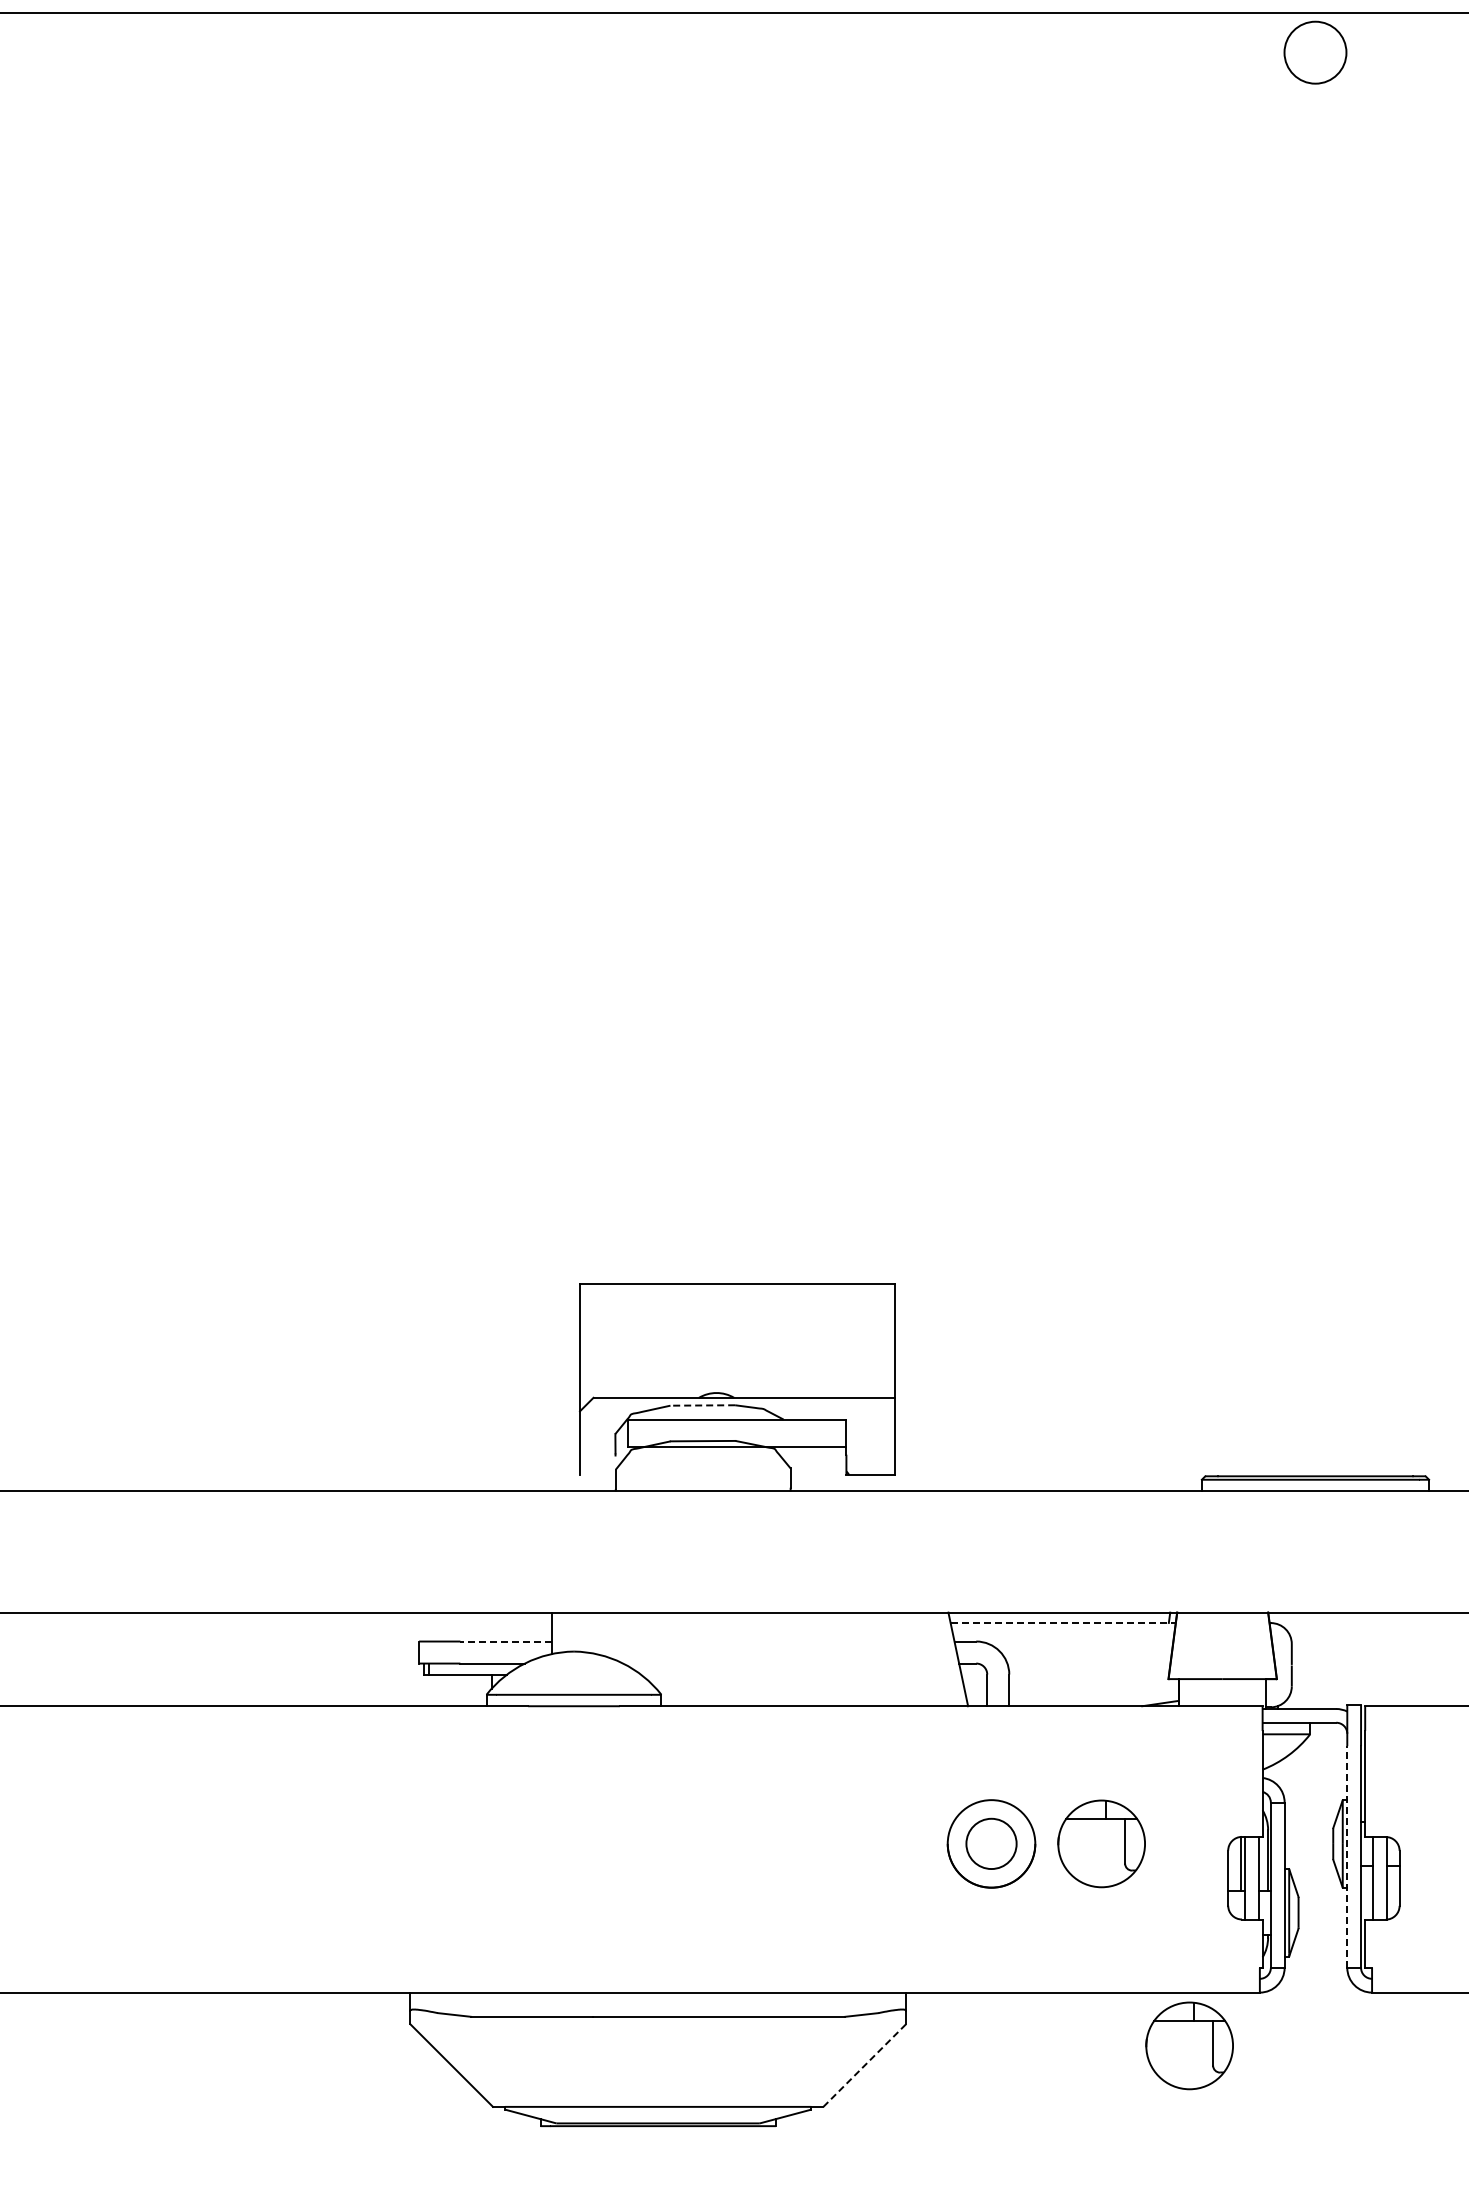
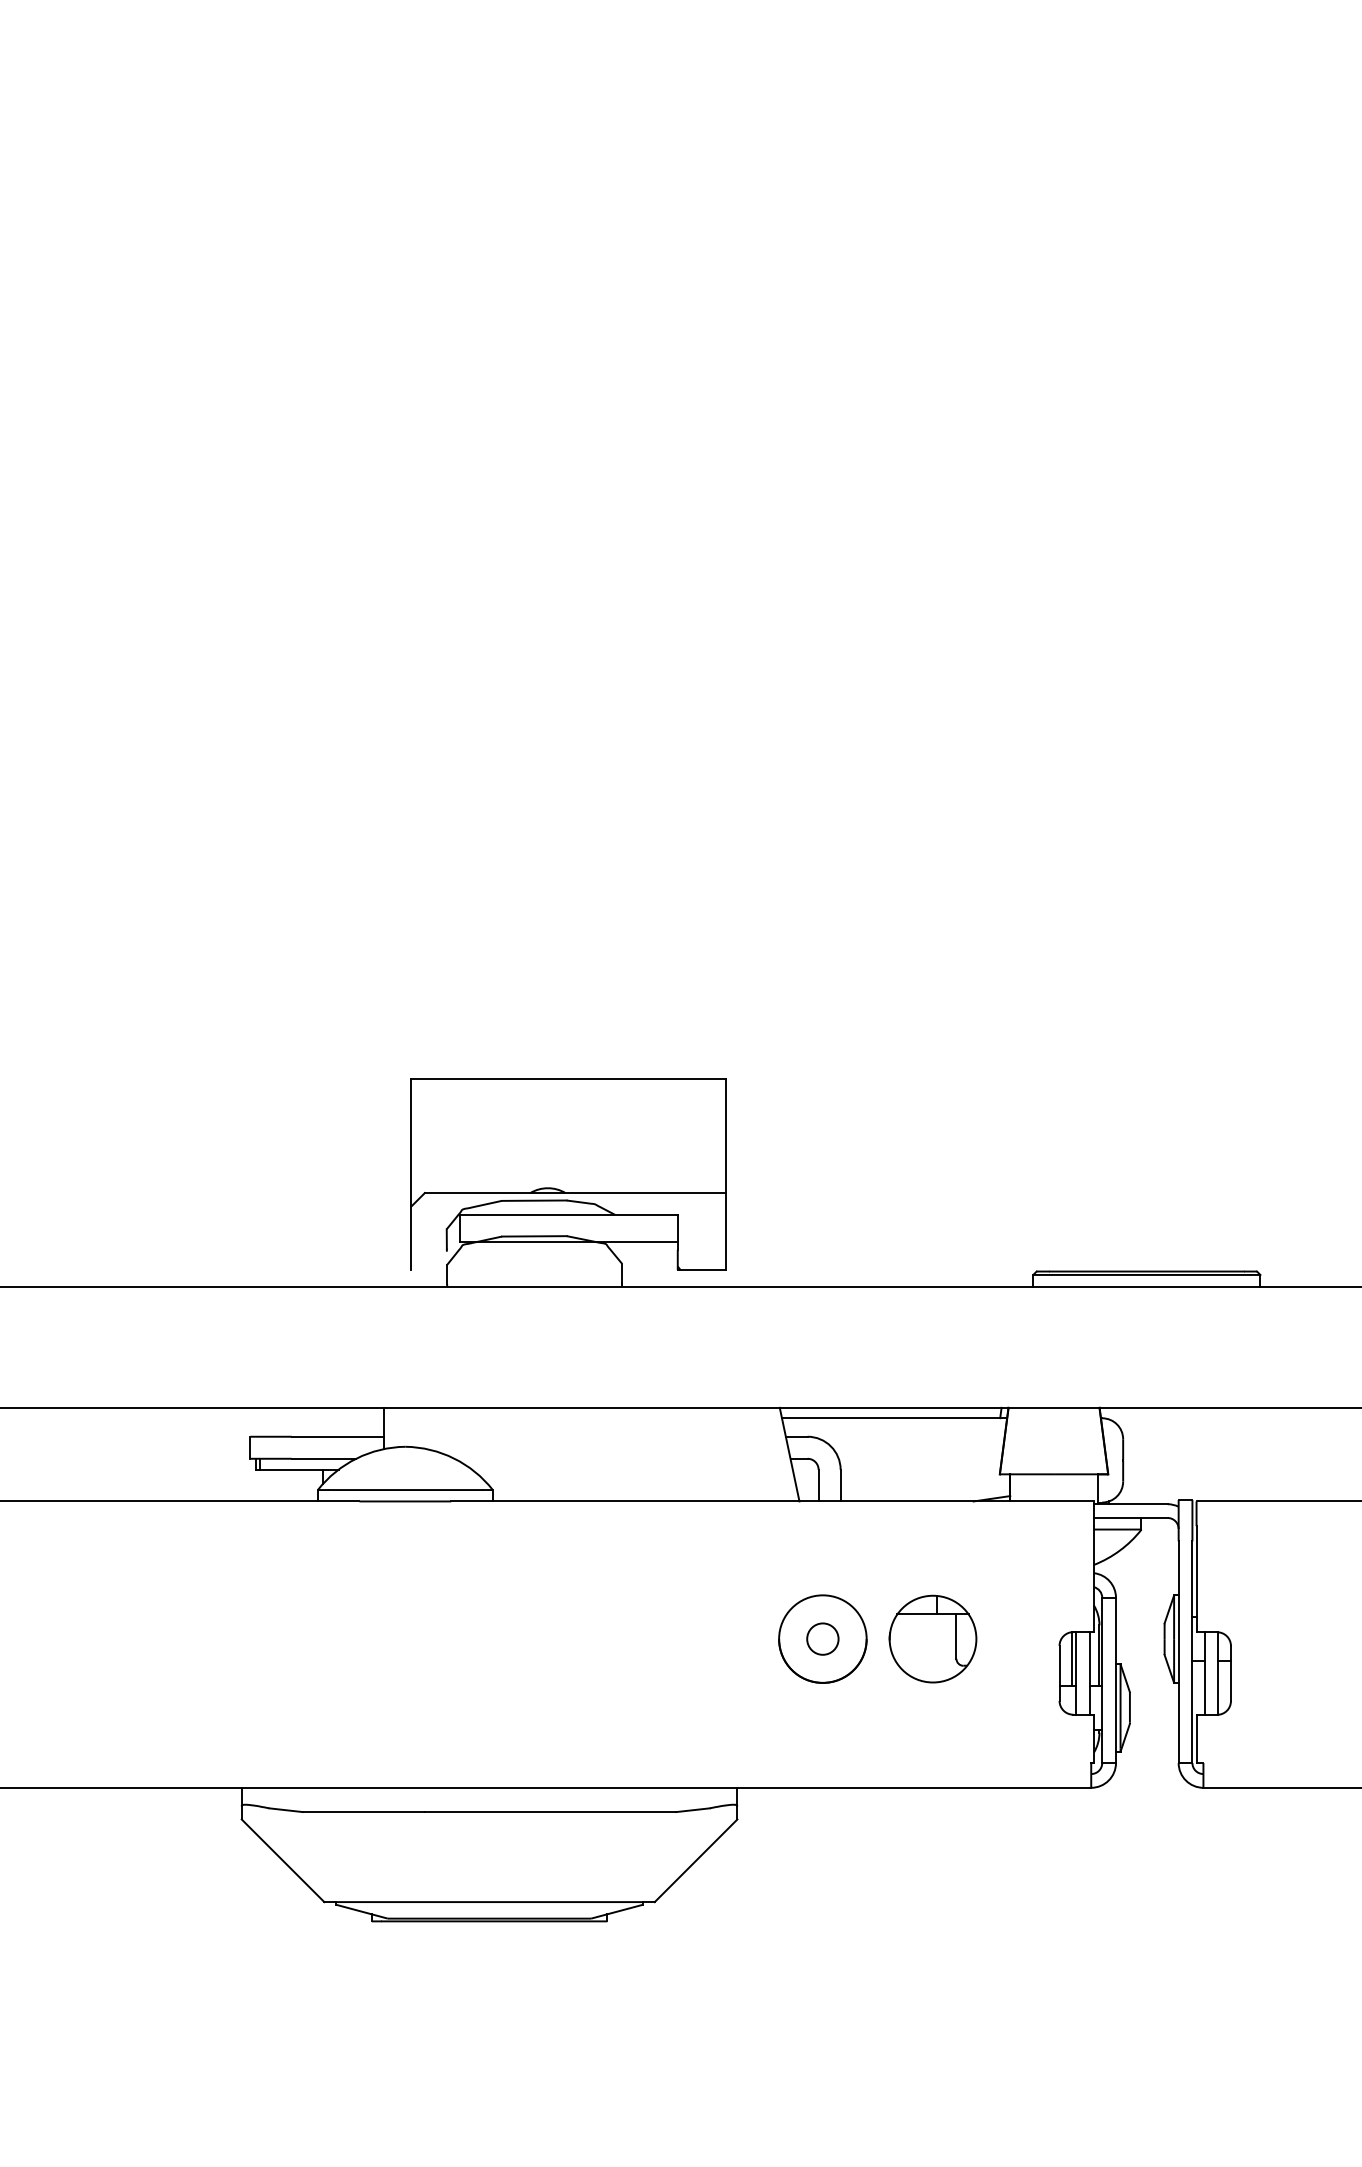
line: (702, 1405) -> (533, 1200), dashed -> solid
line: (1063, 1622) -> (894, 1417), dashed -> solid
line: (506, 1641) -> (337, 1436), dashed -> solid
circle: (991, 1843) -> (822, 1638), size x0.62
line: (1347, 1856) -> (1178, 1651), dashed -> solid
part: (1189, 2045) -> (1020, 1840), removed
line: (864, 2065) -> (695, 1860), dashed -> solid

